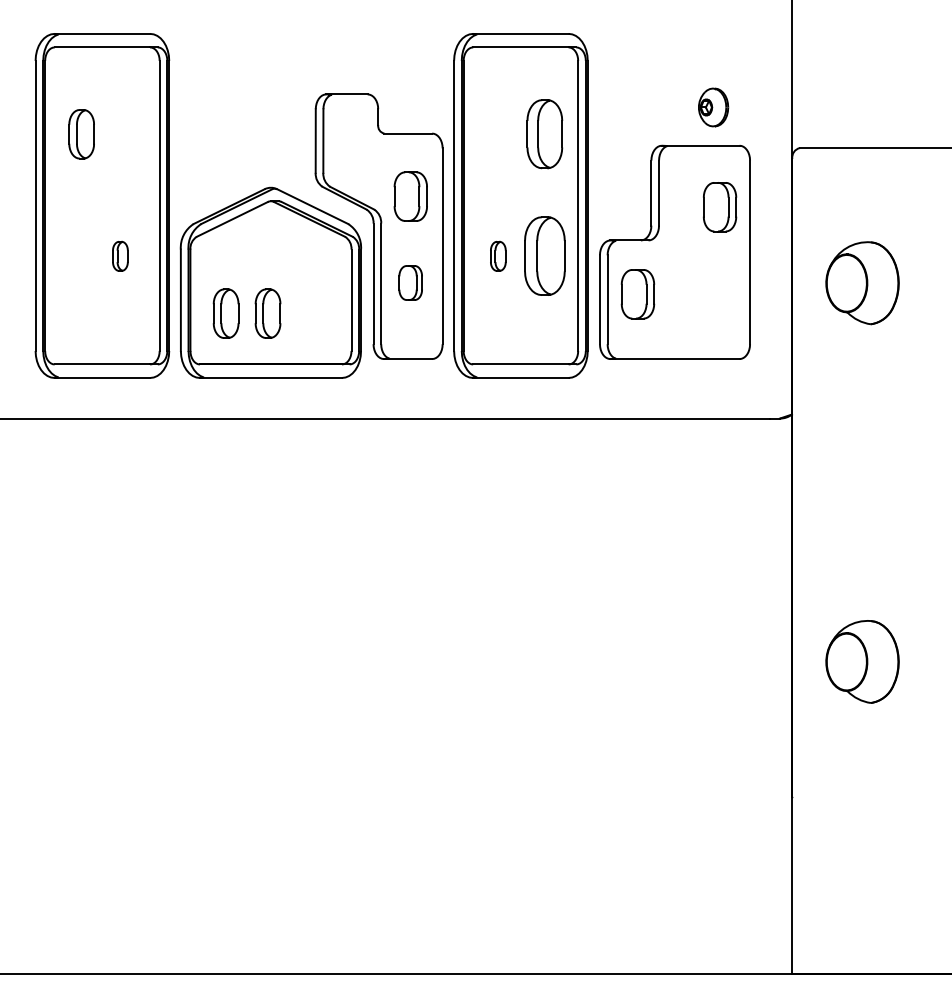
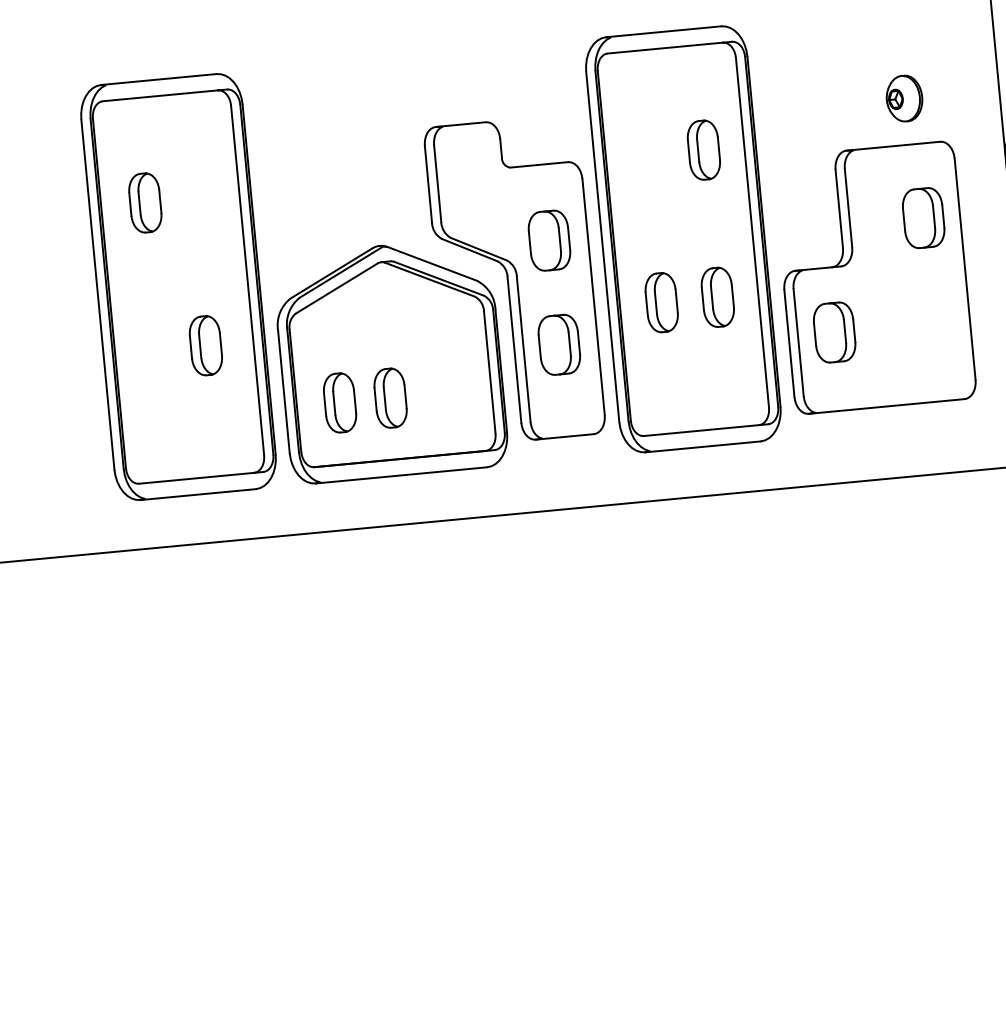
part: (544, 134) -> (703, 150), size x0.71
part: (120, 256) -> (206, 345), size x1.67
part: (498, 256) -> (662, 302), size x1.67
part: (544, 256) -> (717, 297), size x0.62
part: (410, 282) -> (558, 344), size x1.43

